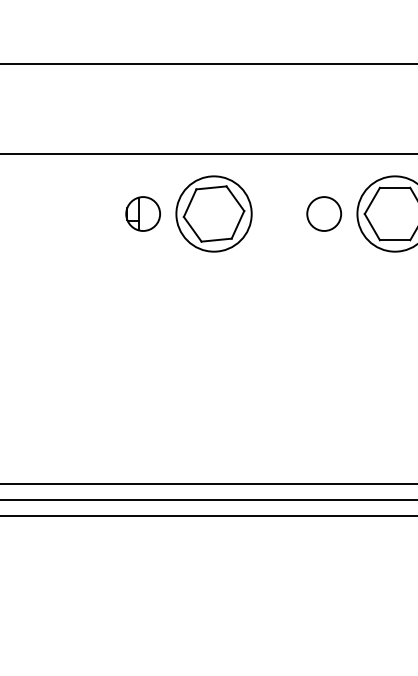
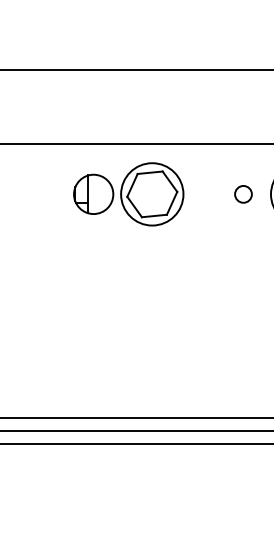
part: (142, 213) -> (93, 193), size x1.4
circle: (324, 213) -> (243, 193), size x0.6

